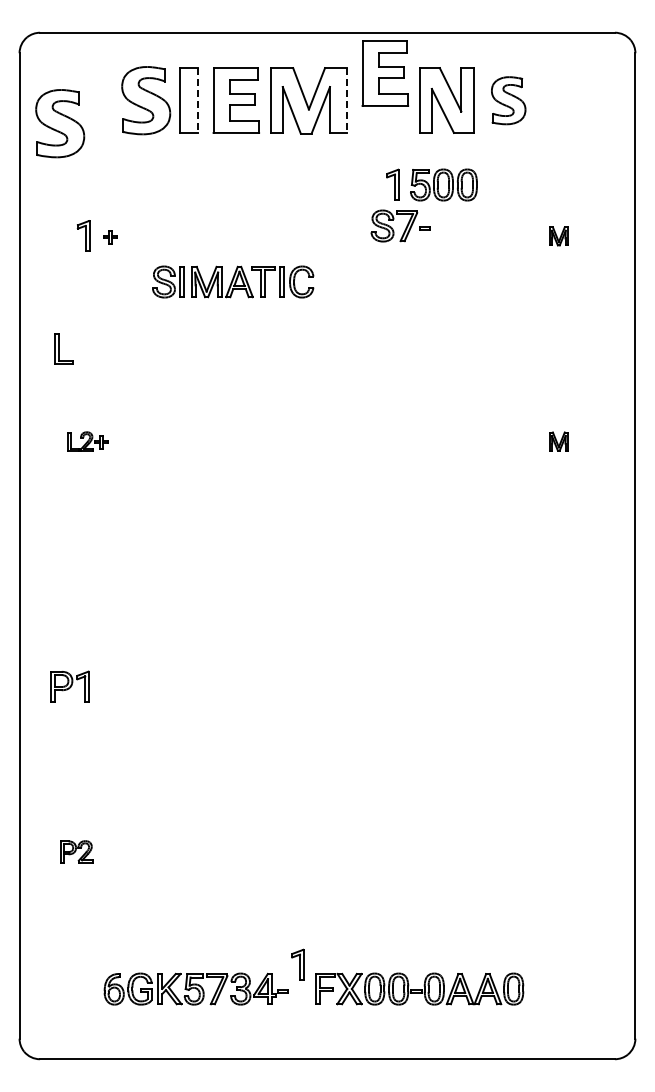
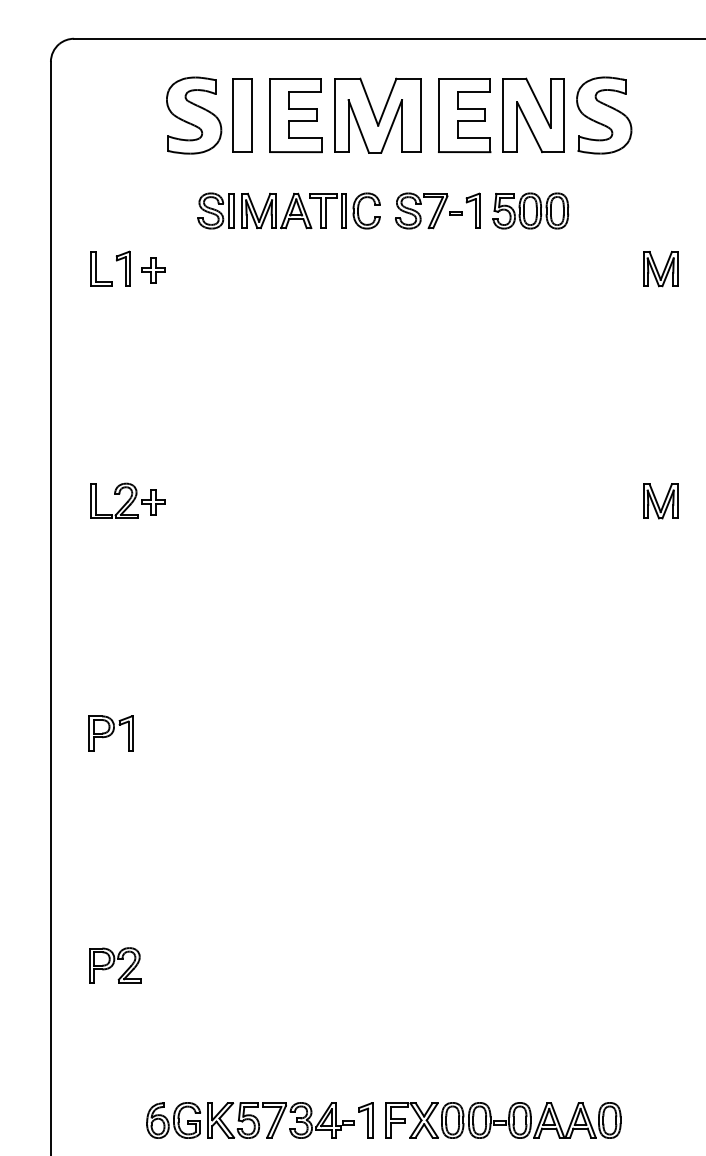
part: (384, 73) -> (463, 115), moved
part: (508, 100) -> (603, 115), size x1.43
line: (197, 101) -> (252, 116), dashed -> solid
line: (346, 101) -> (420, 116), dashed -> solid
part: (60, 123) -> (97, 141), removed
part: (400, 225) -> (428, 210), moved
part: (110, 236) -> (153, 269), size x1.67
part: (558, 236) -> (660, 269), size x1.67
part: (233, 281) -> (289, 210), moved
part: (63, 348) -> (100, 268), moved
part: (87, 441) -> (127, 501), size x1.67
part: (558, 441) -> (660, 501), size x1.67
part: (69, 686) -> (110, 732), moved
part: (76, 851) -> (115, 964), size x1.43
part: (297, 964) -> (365, 1119), moved

